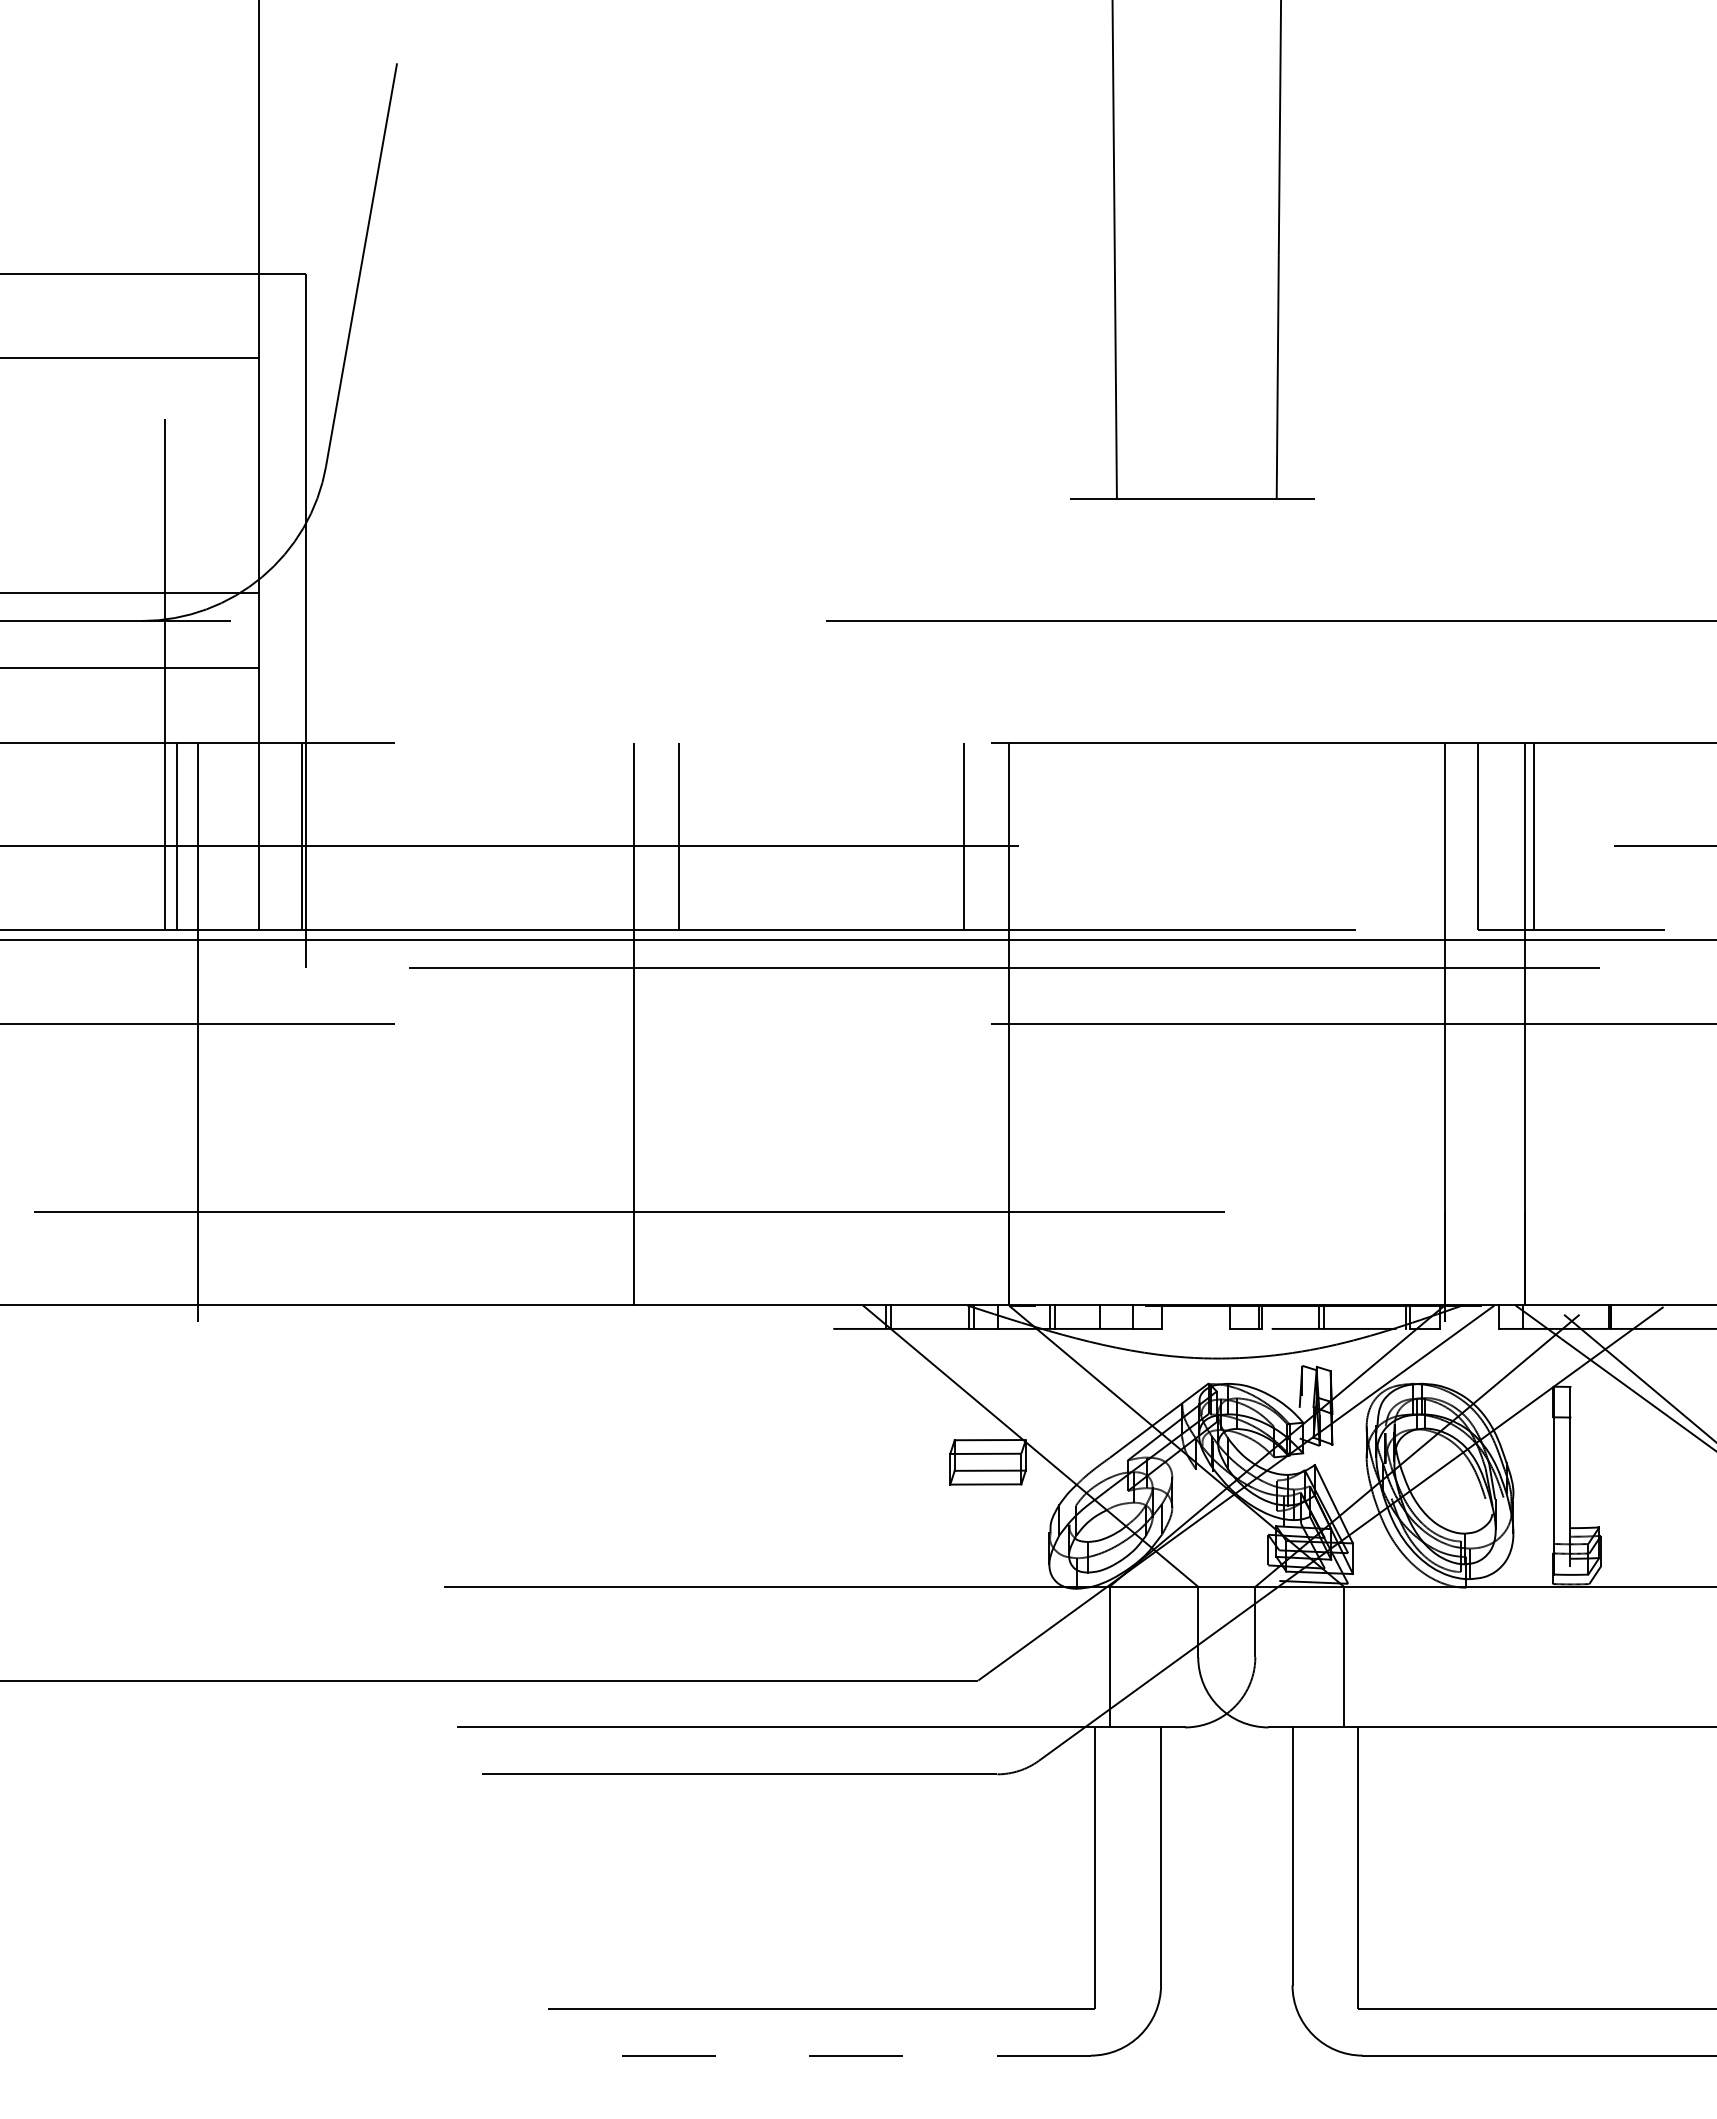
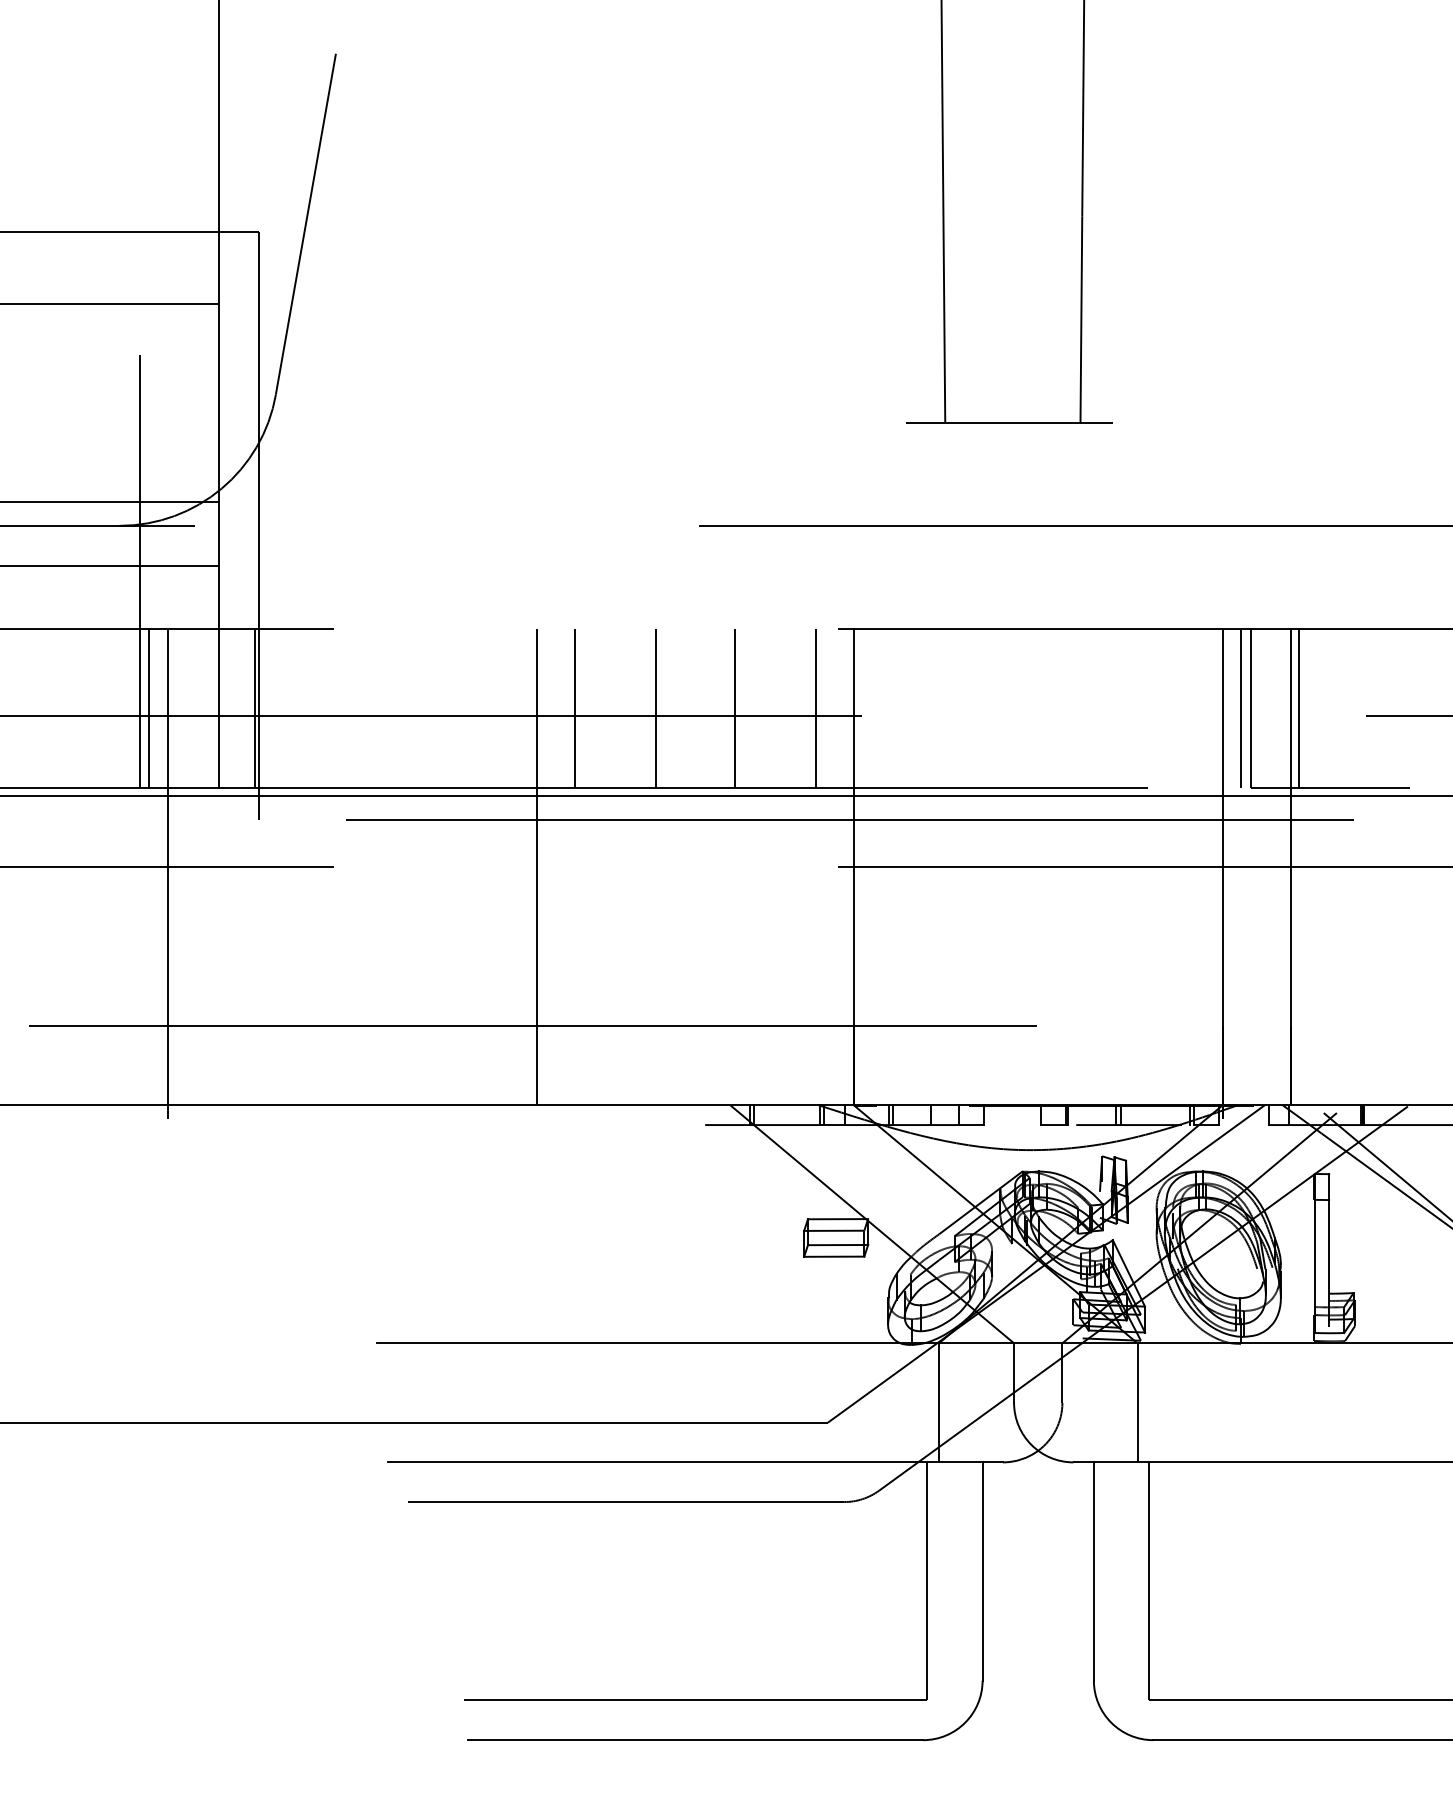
line: (774, 836) -> (655, 708), added
line: (869, 836) -> (735, 708), added
line: (1466, 836) -> (1241, 708), added
line: (821, 2056) -> (695, 1740), dashed -> solid

